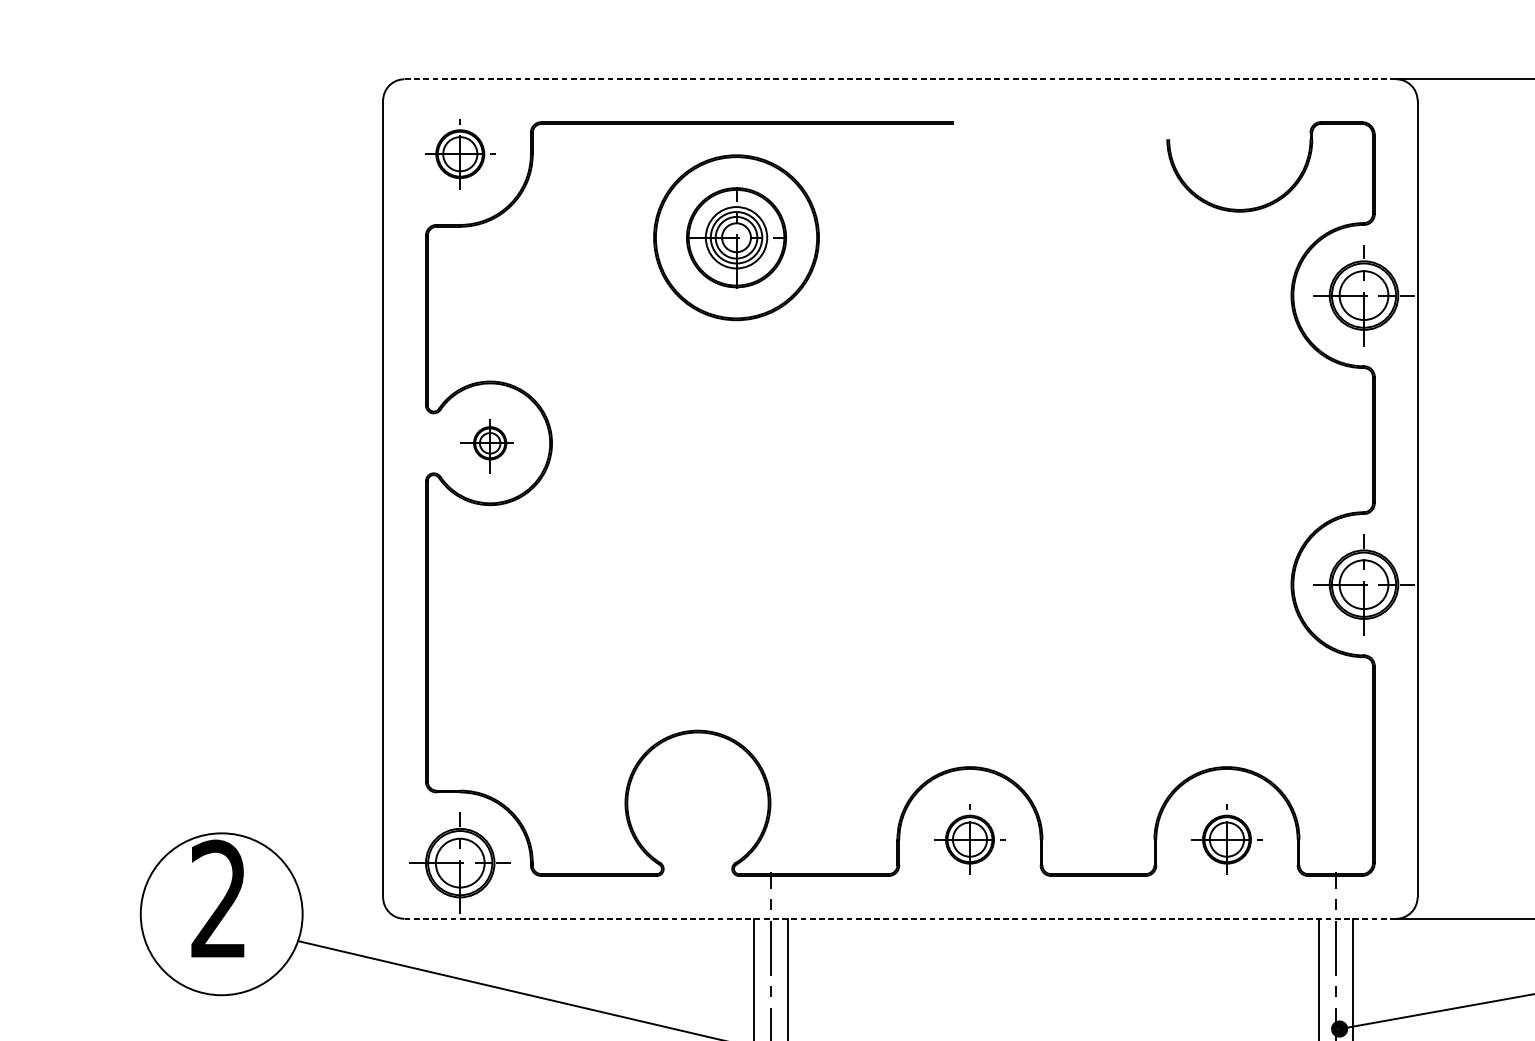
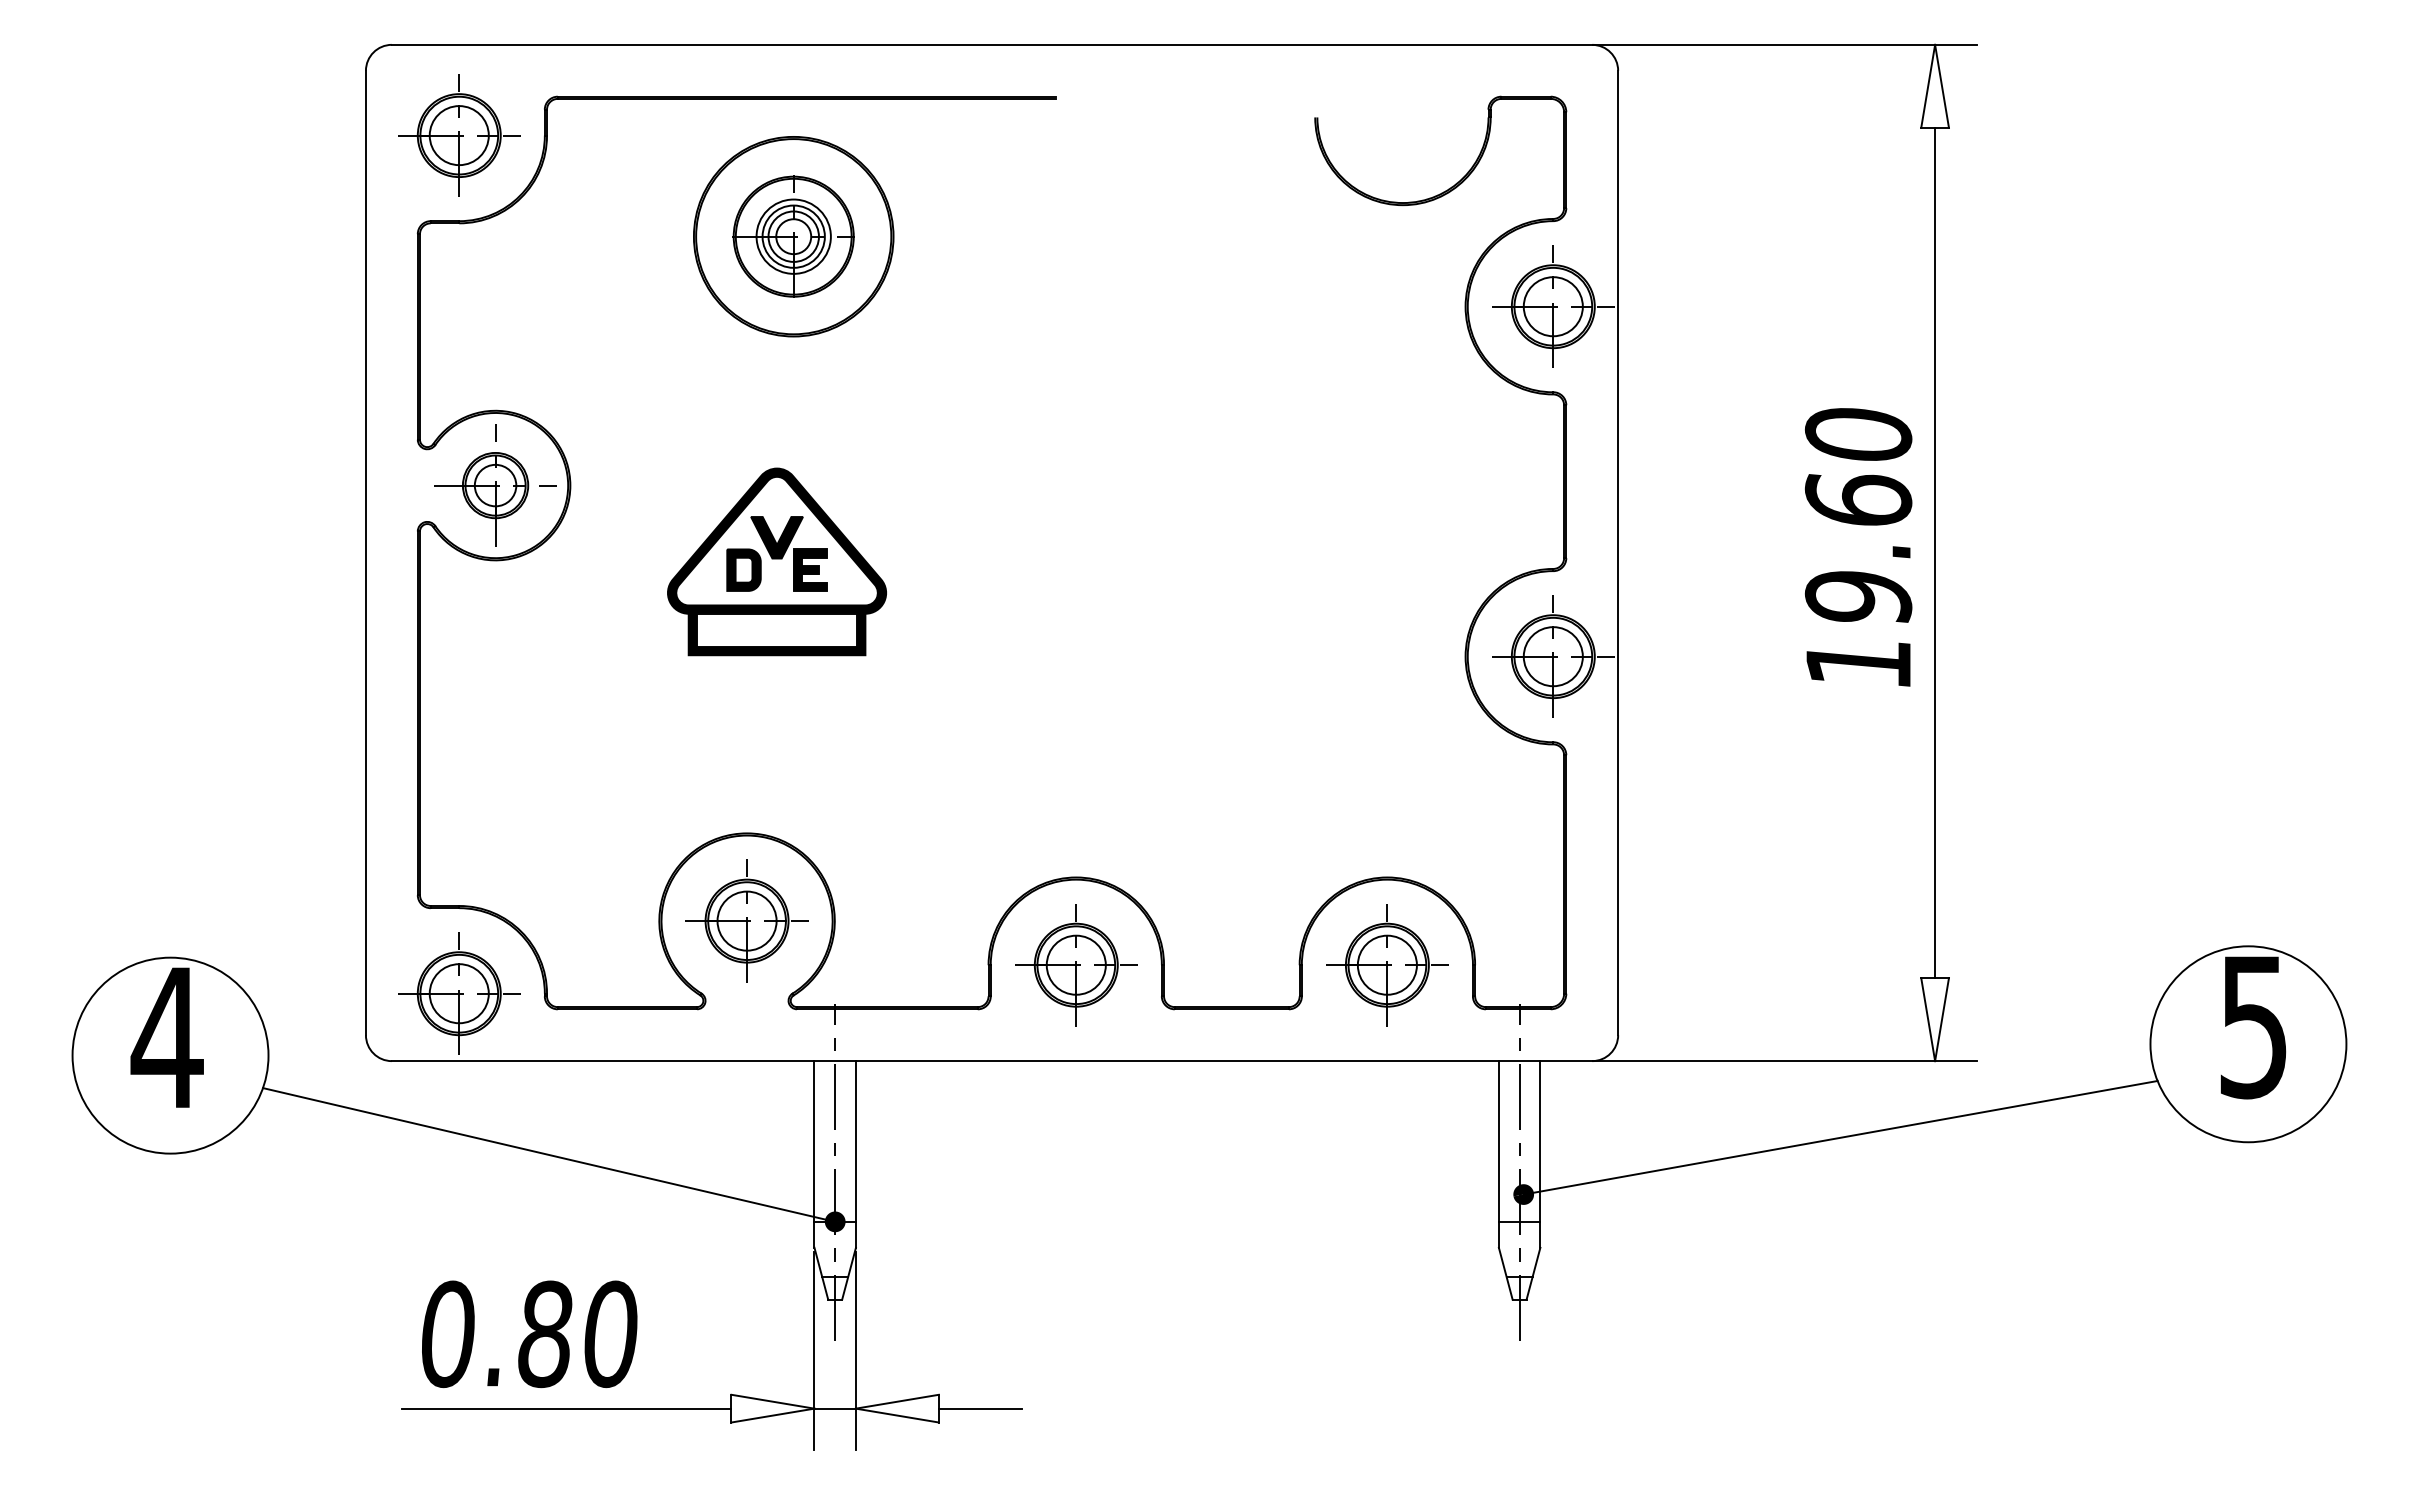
line: (899, 78) -> (991, 44), dashed -> solid
part: (460, 154) -> (459, 135), size x1.43
part: (490, 443) -> (495, 485), size x1.67
part: (722, 506) -> (776, 561), added
part: (697, 802) -> (746, 920), added
part: (970, 839) -> (1076, 965), size x1.43
part: (1227, 839) -> (1387, 965), size x1.43
text: (218, 898) -> (166, 1036), 2 -> 4
line: (900, 919) -> (992, 1061), dashed -> solid

